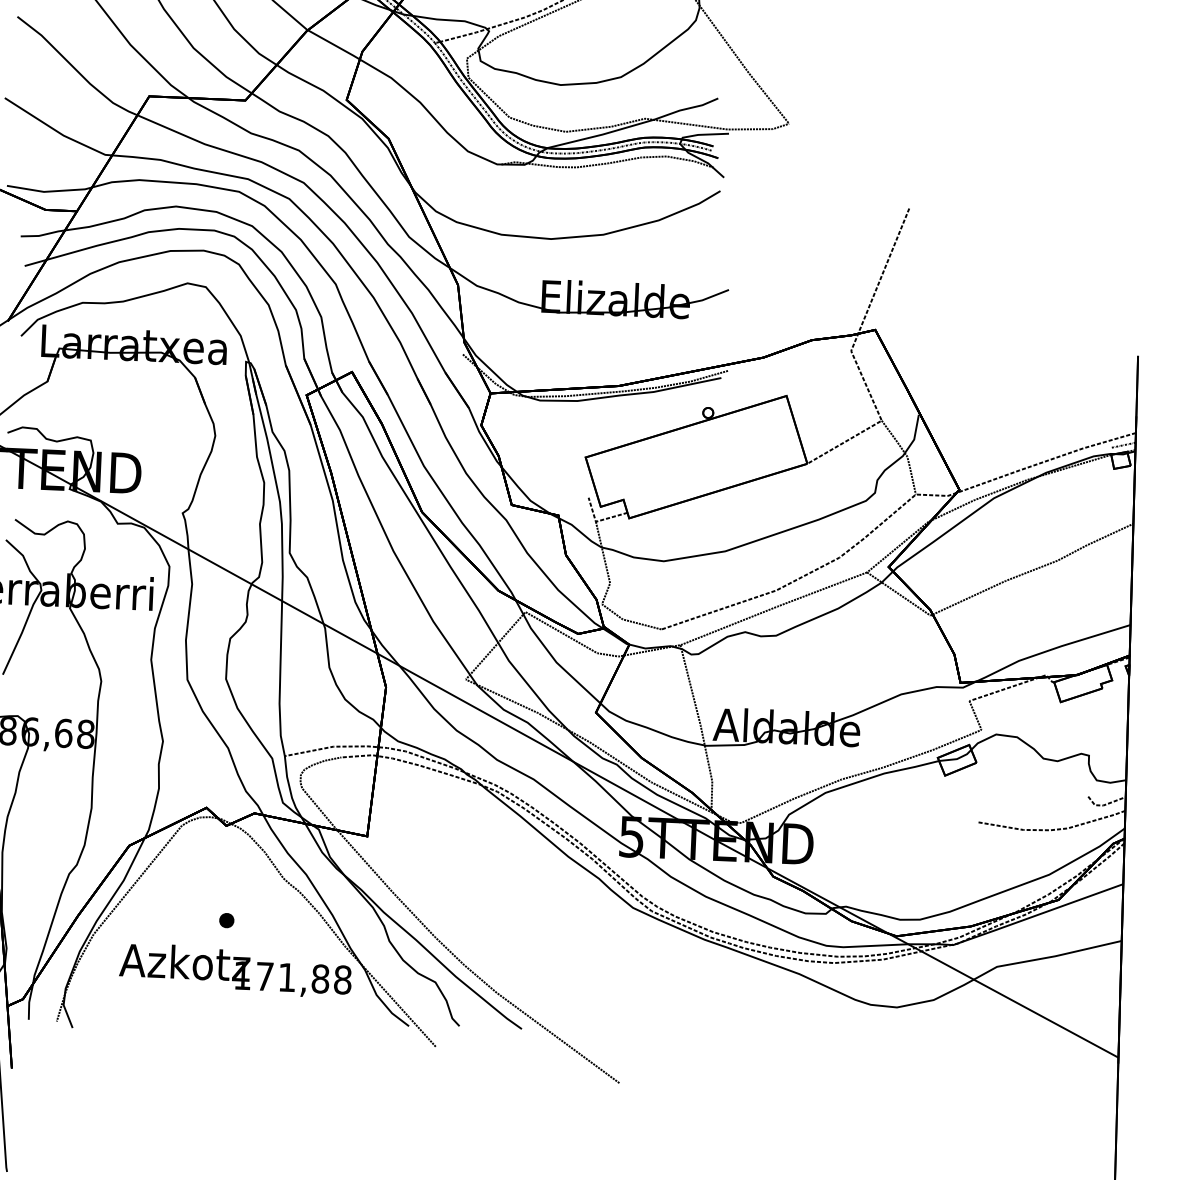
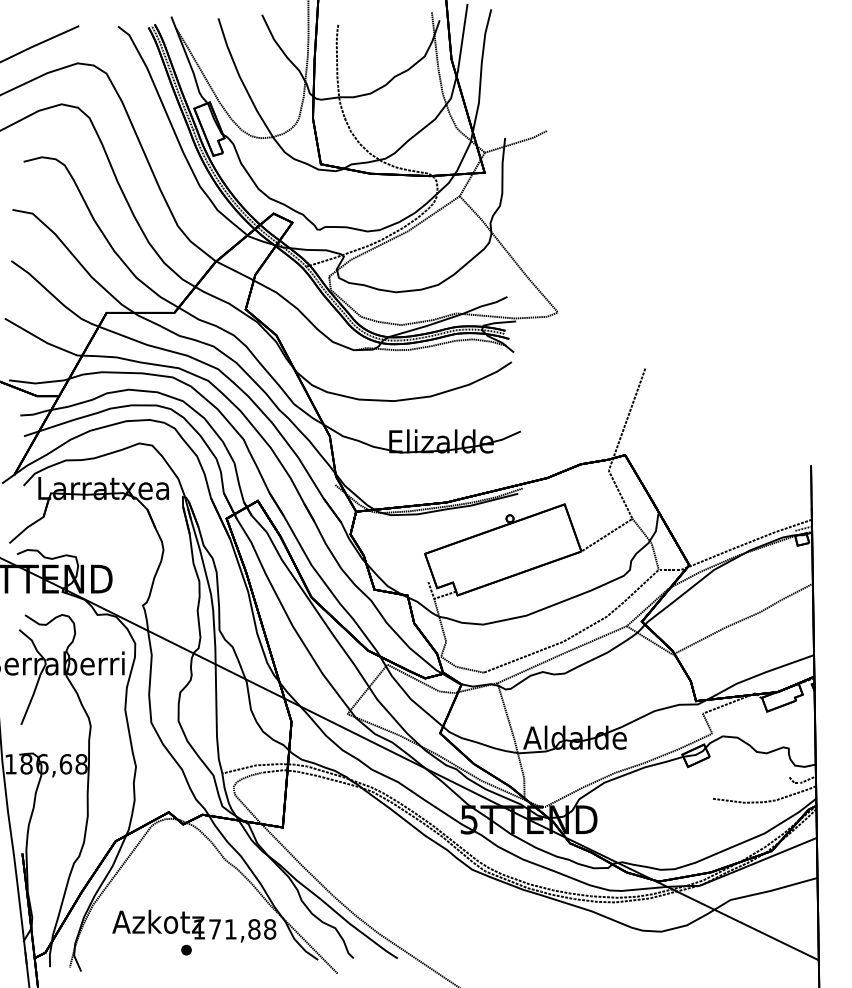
part: (226, 919) -> (186, 949), moved

